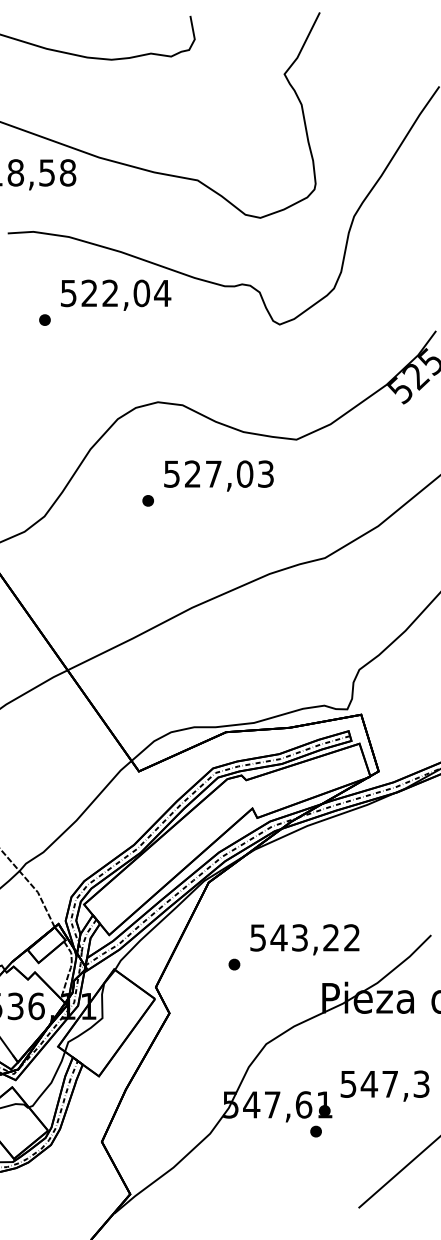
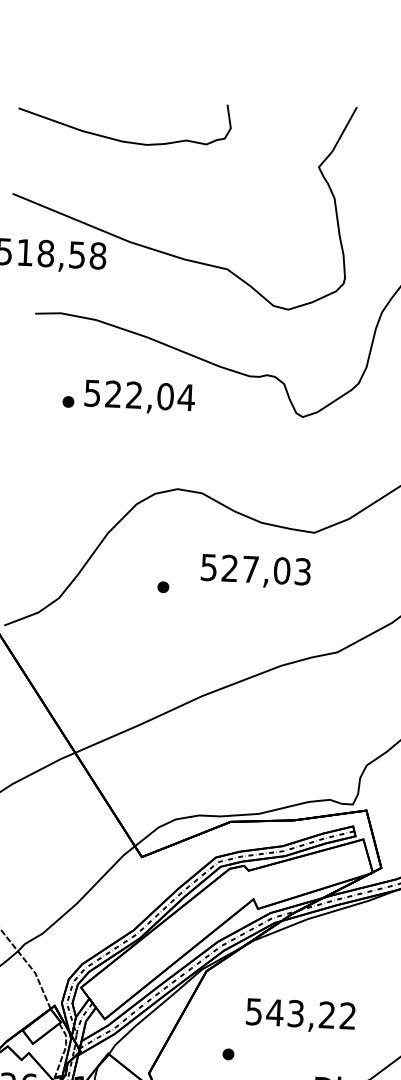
text: (116, 294) -> (140, 396), moved
text: (218, 475) -> (255, 571), moved
text: (304, 939) -> (300, 1015), moved

